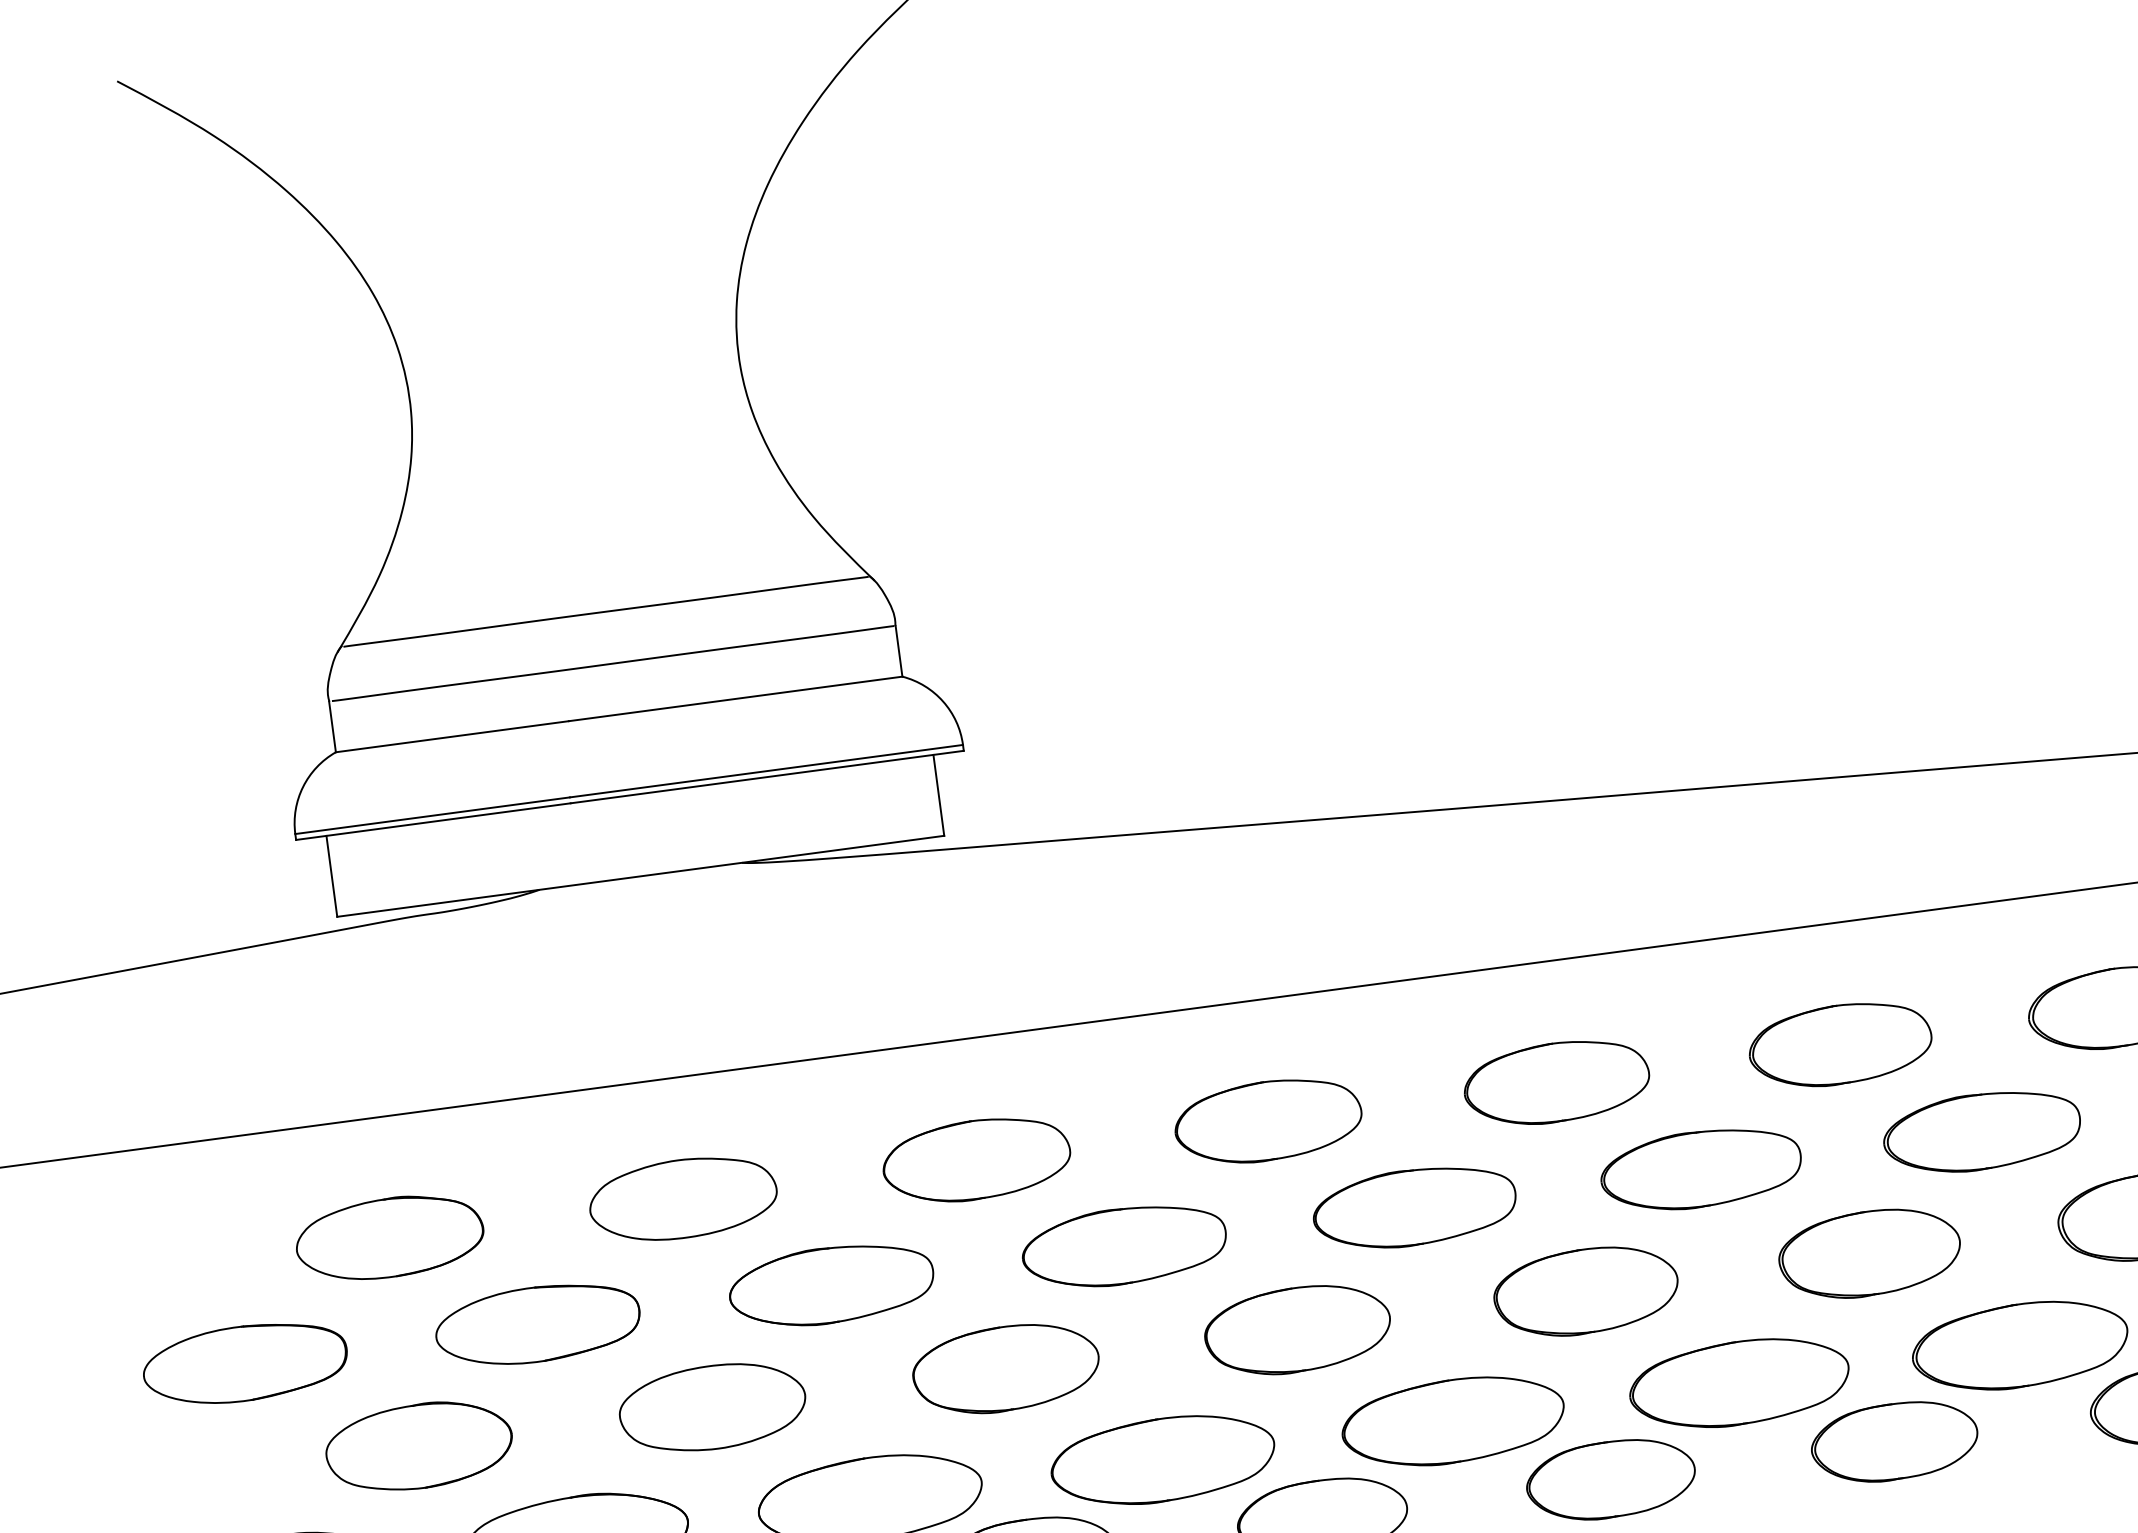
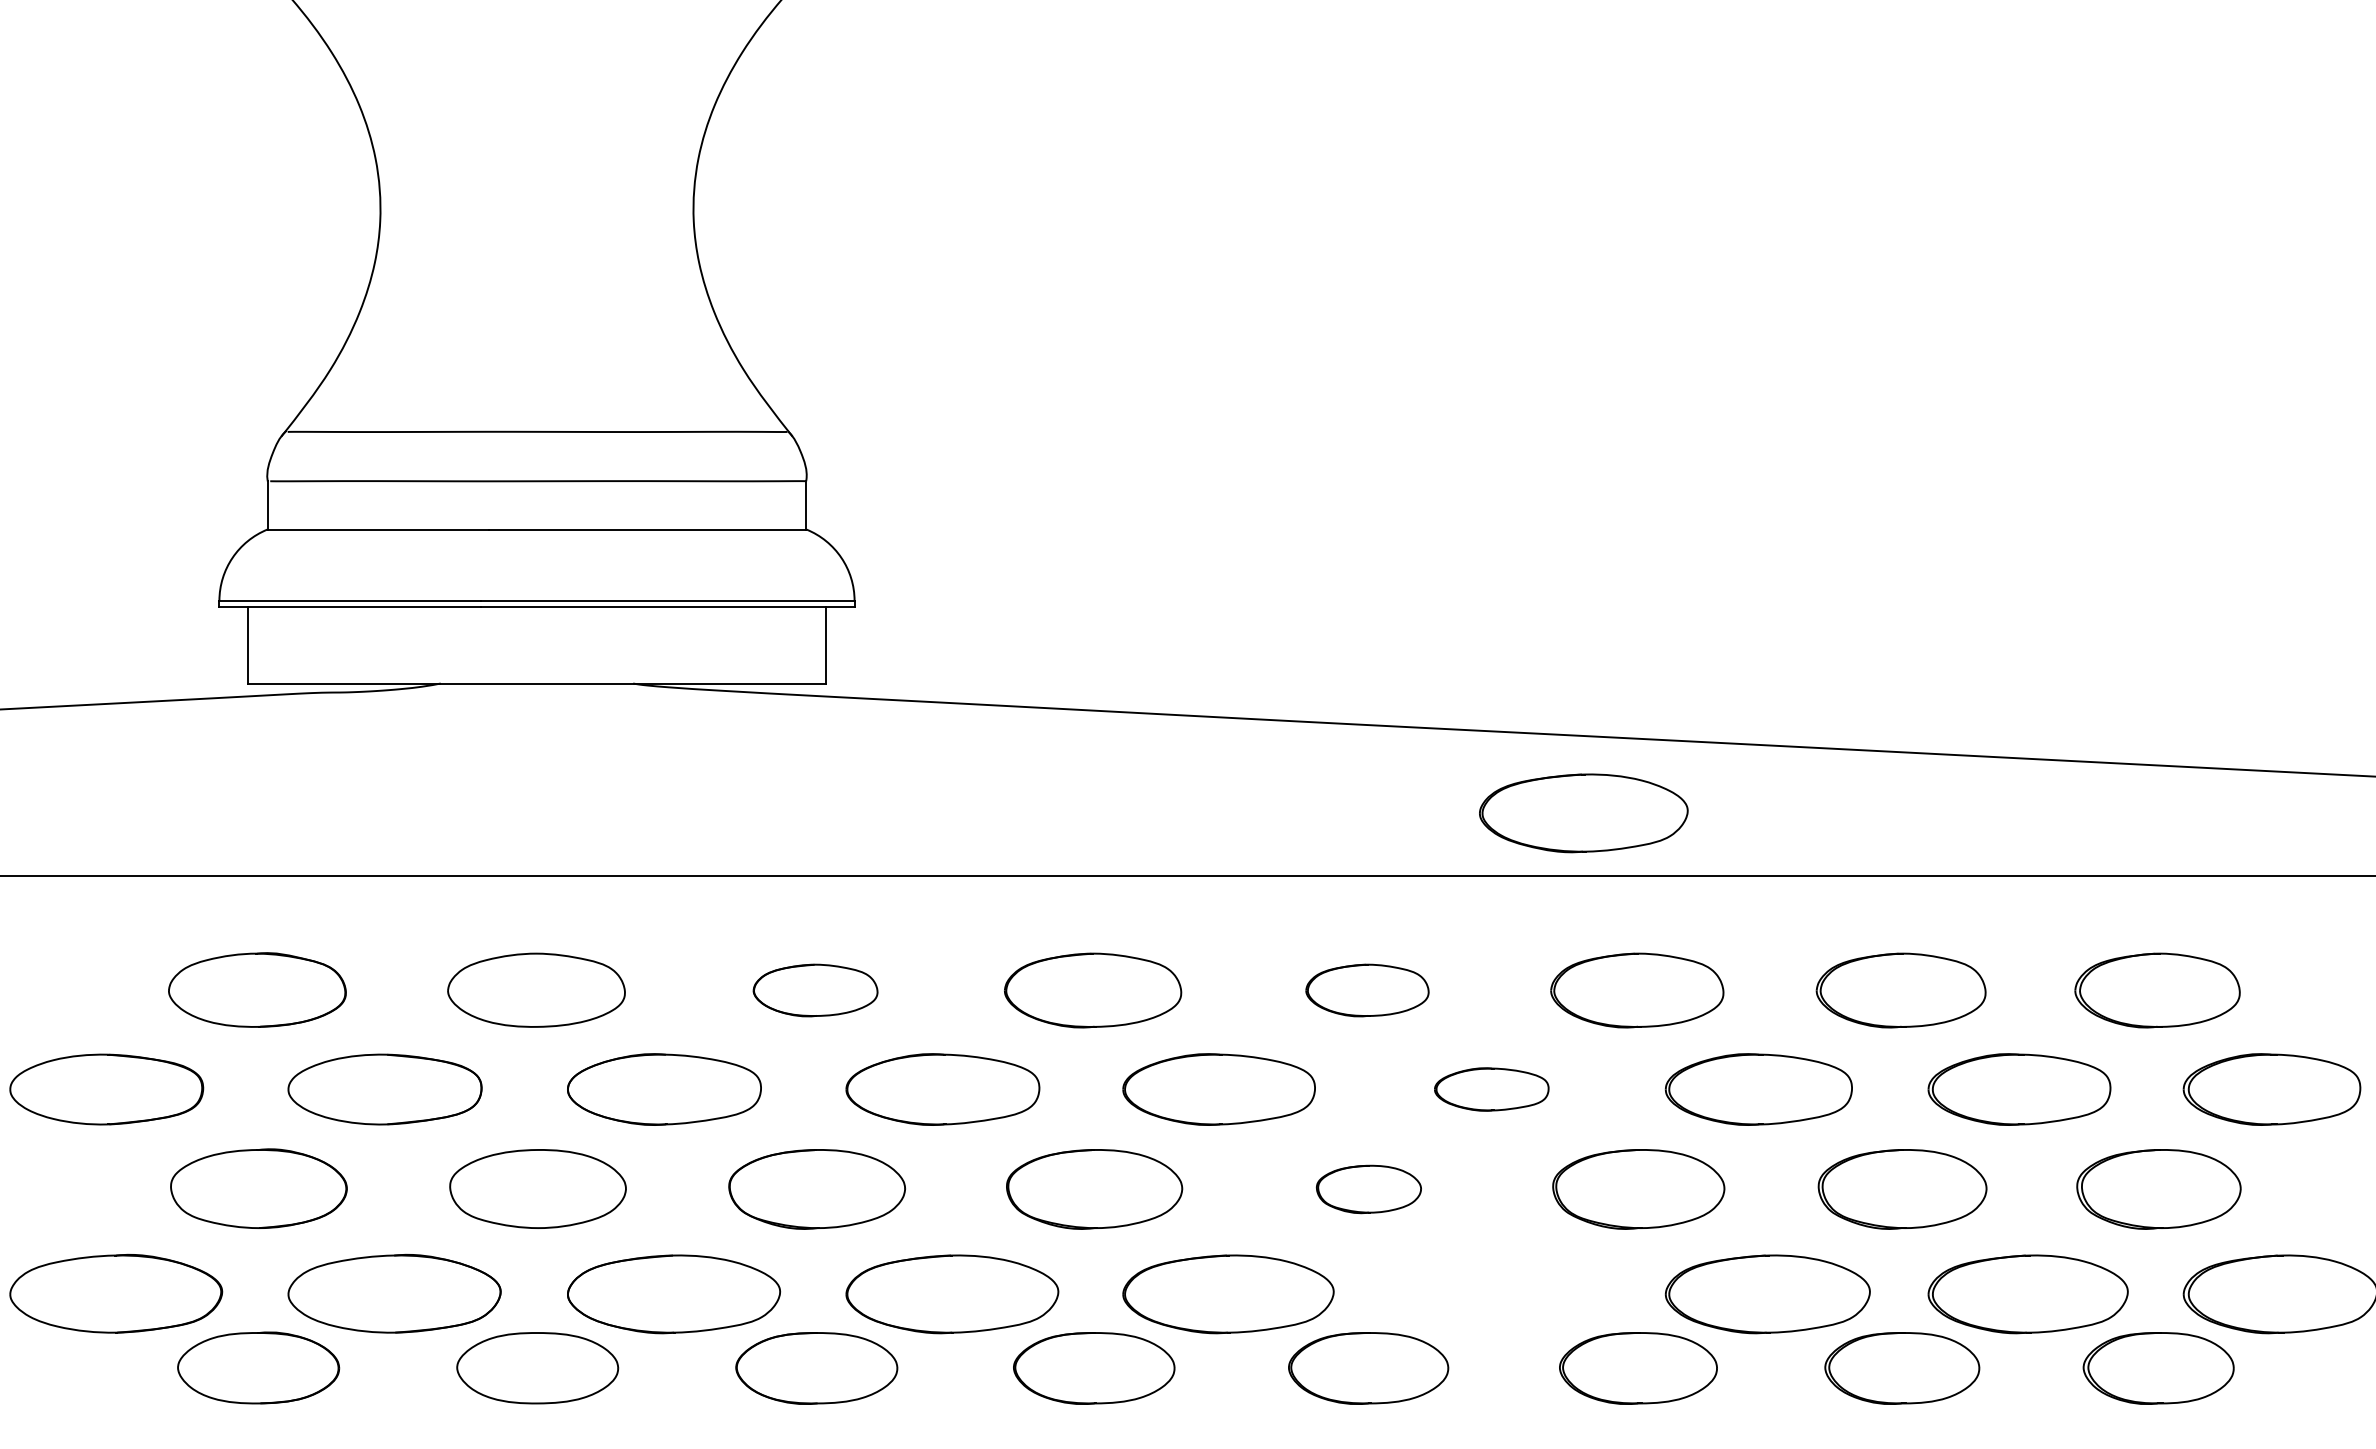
part: (1556, 1082) -> (1367, 990), size x0.7
part: (976, 1159) -> (815, 990), size x0.7
part: (1701, 1169) -> (1491, 1089), size x0.6
part: (1585, 1291) -> (1368, 1189), size x0.6
part: (1739, 1383) -> (1583, 813), moved

